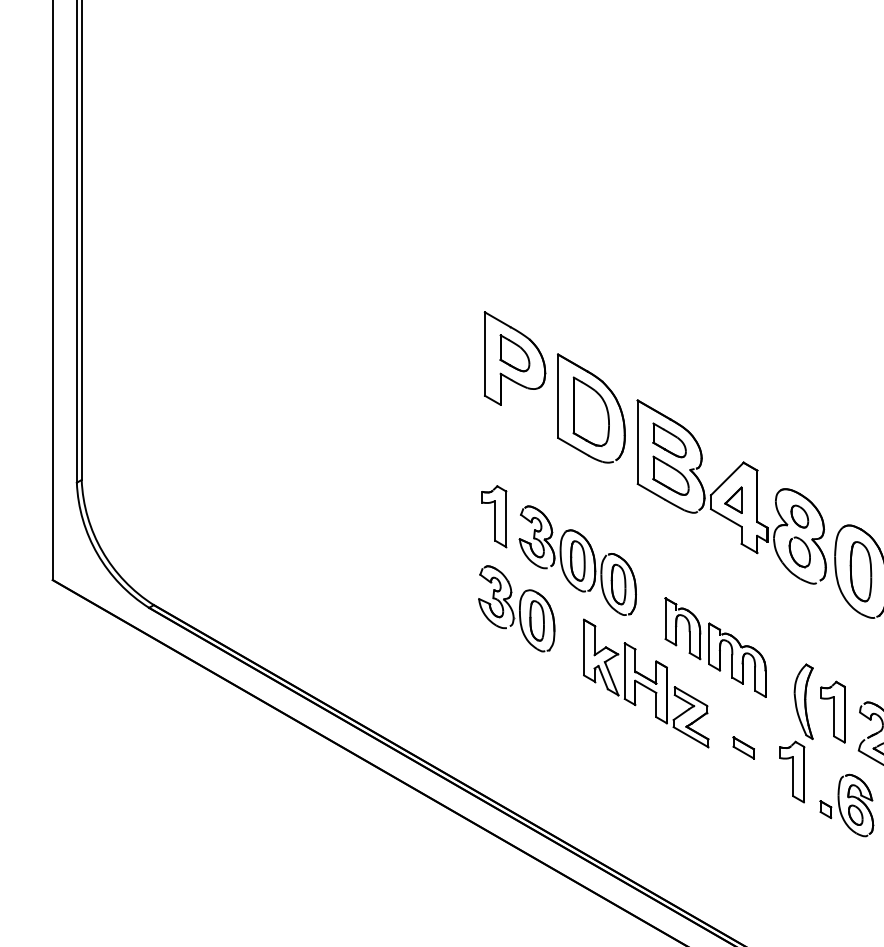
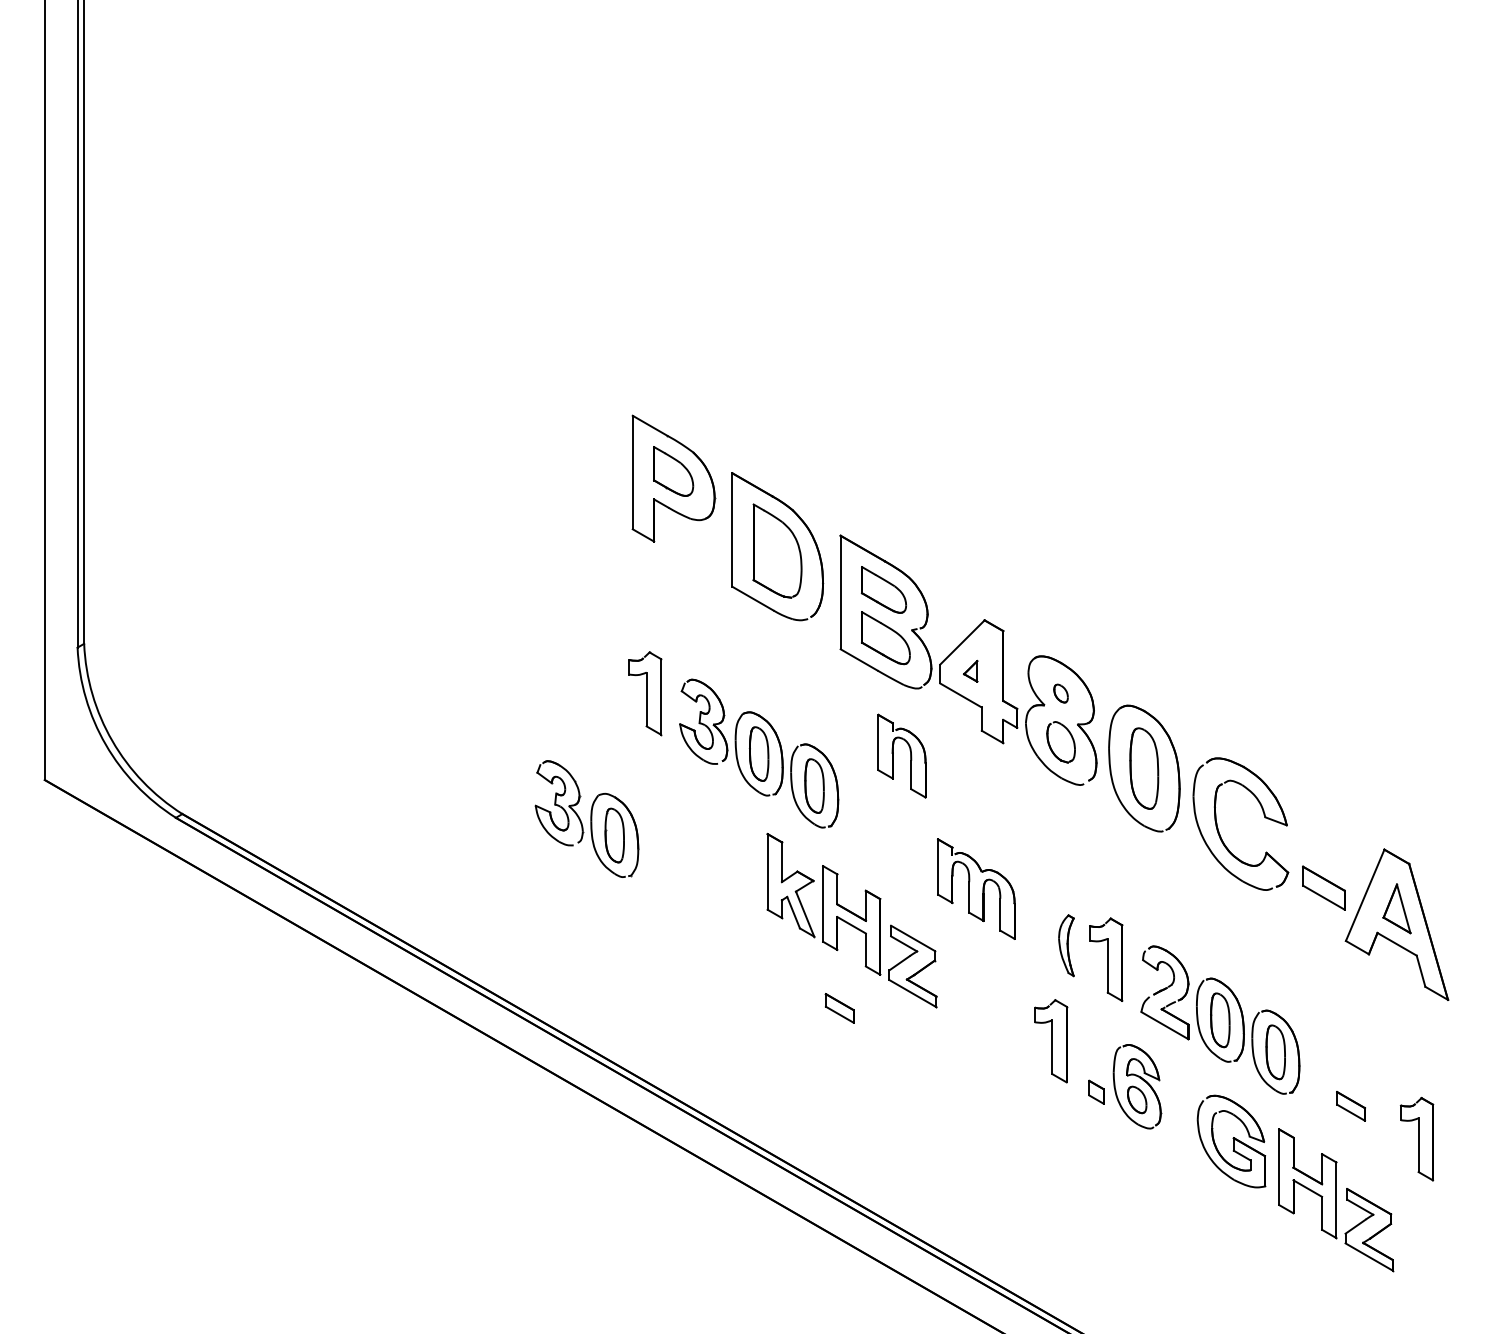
part: (733, 500) -> (970, 671), size x0.6
part: (799, 516) -> (1060, 693), size x0.6
part: (516, 608) -> (586, 818), moved
part: (676, 628) -> (893, 755), moved
part: (803, 701) -> (1066, 945), size x0.6
part: (743, 748) -> (839, 1008), moved

